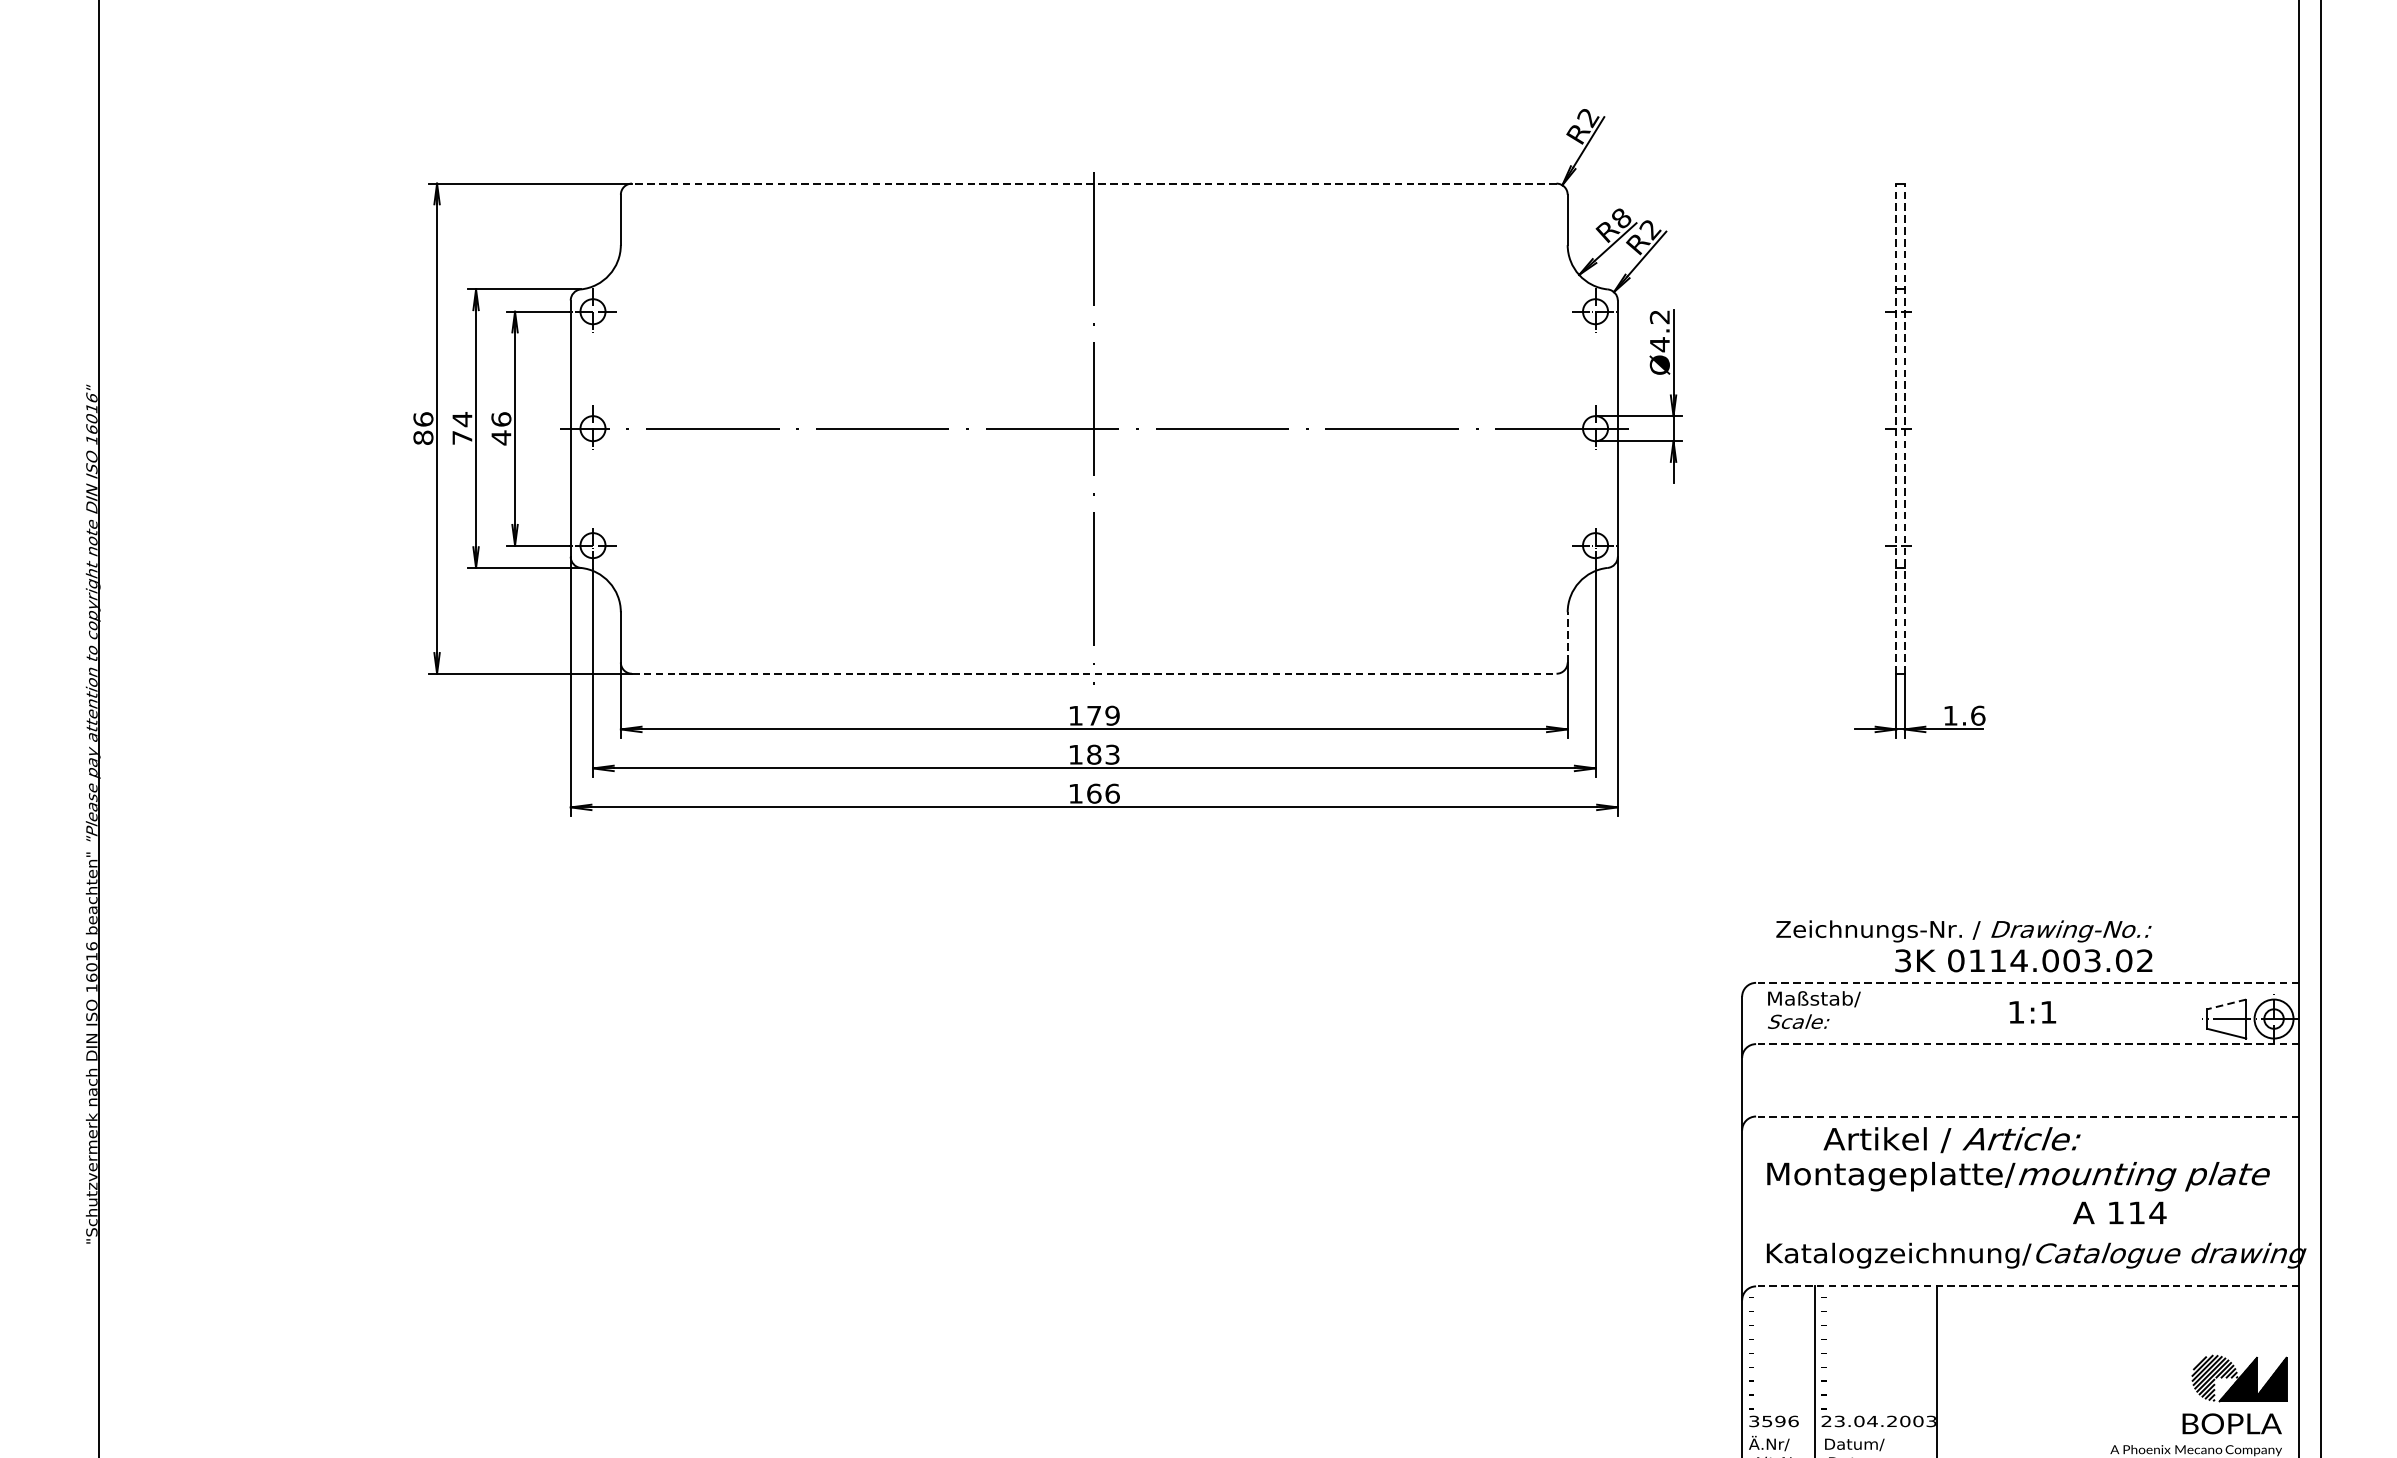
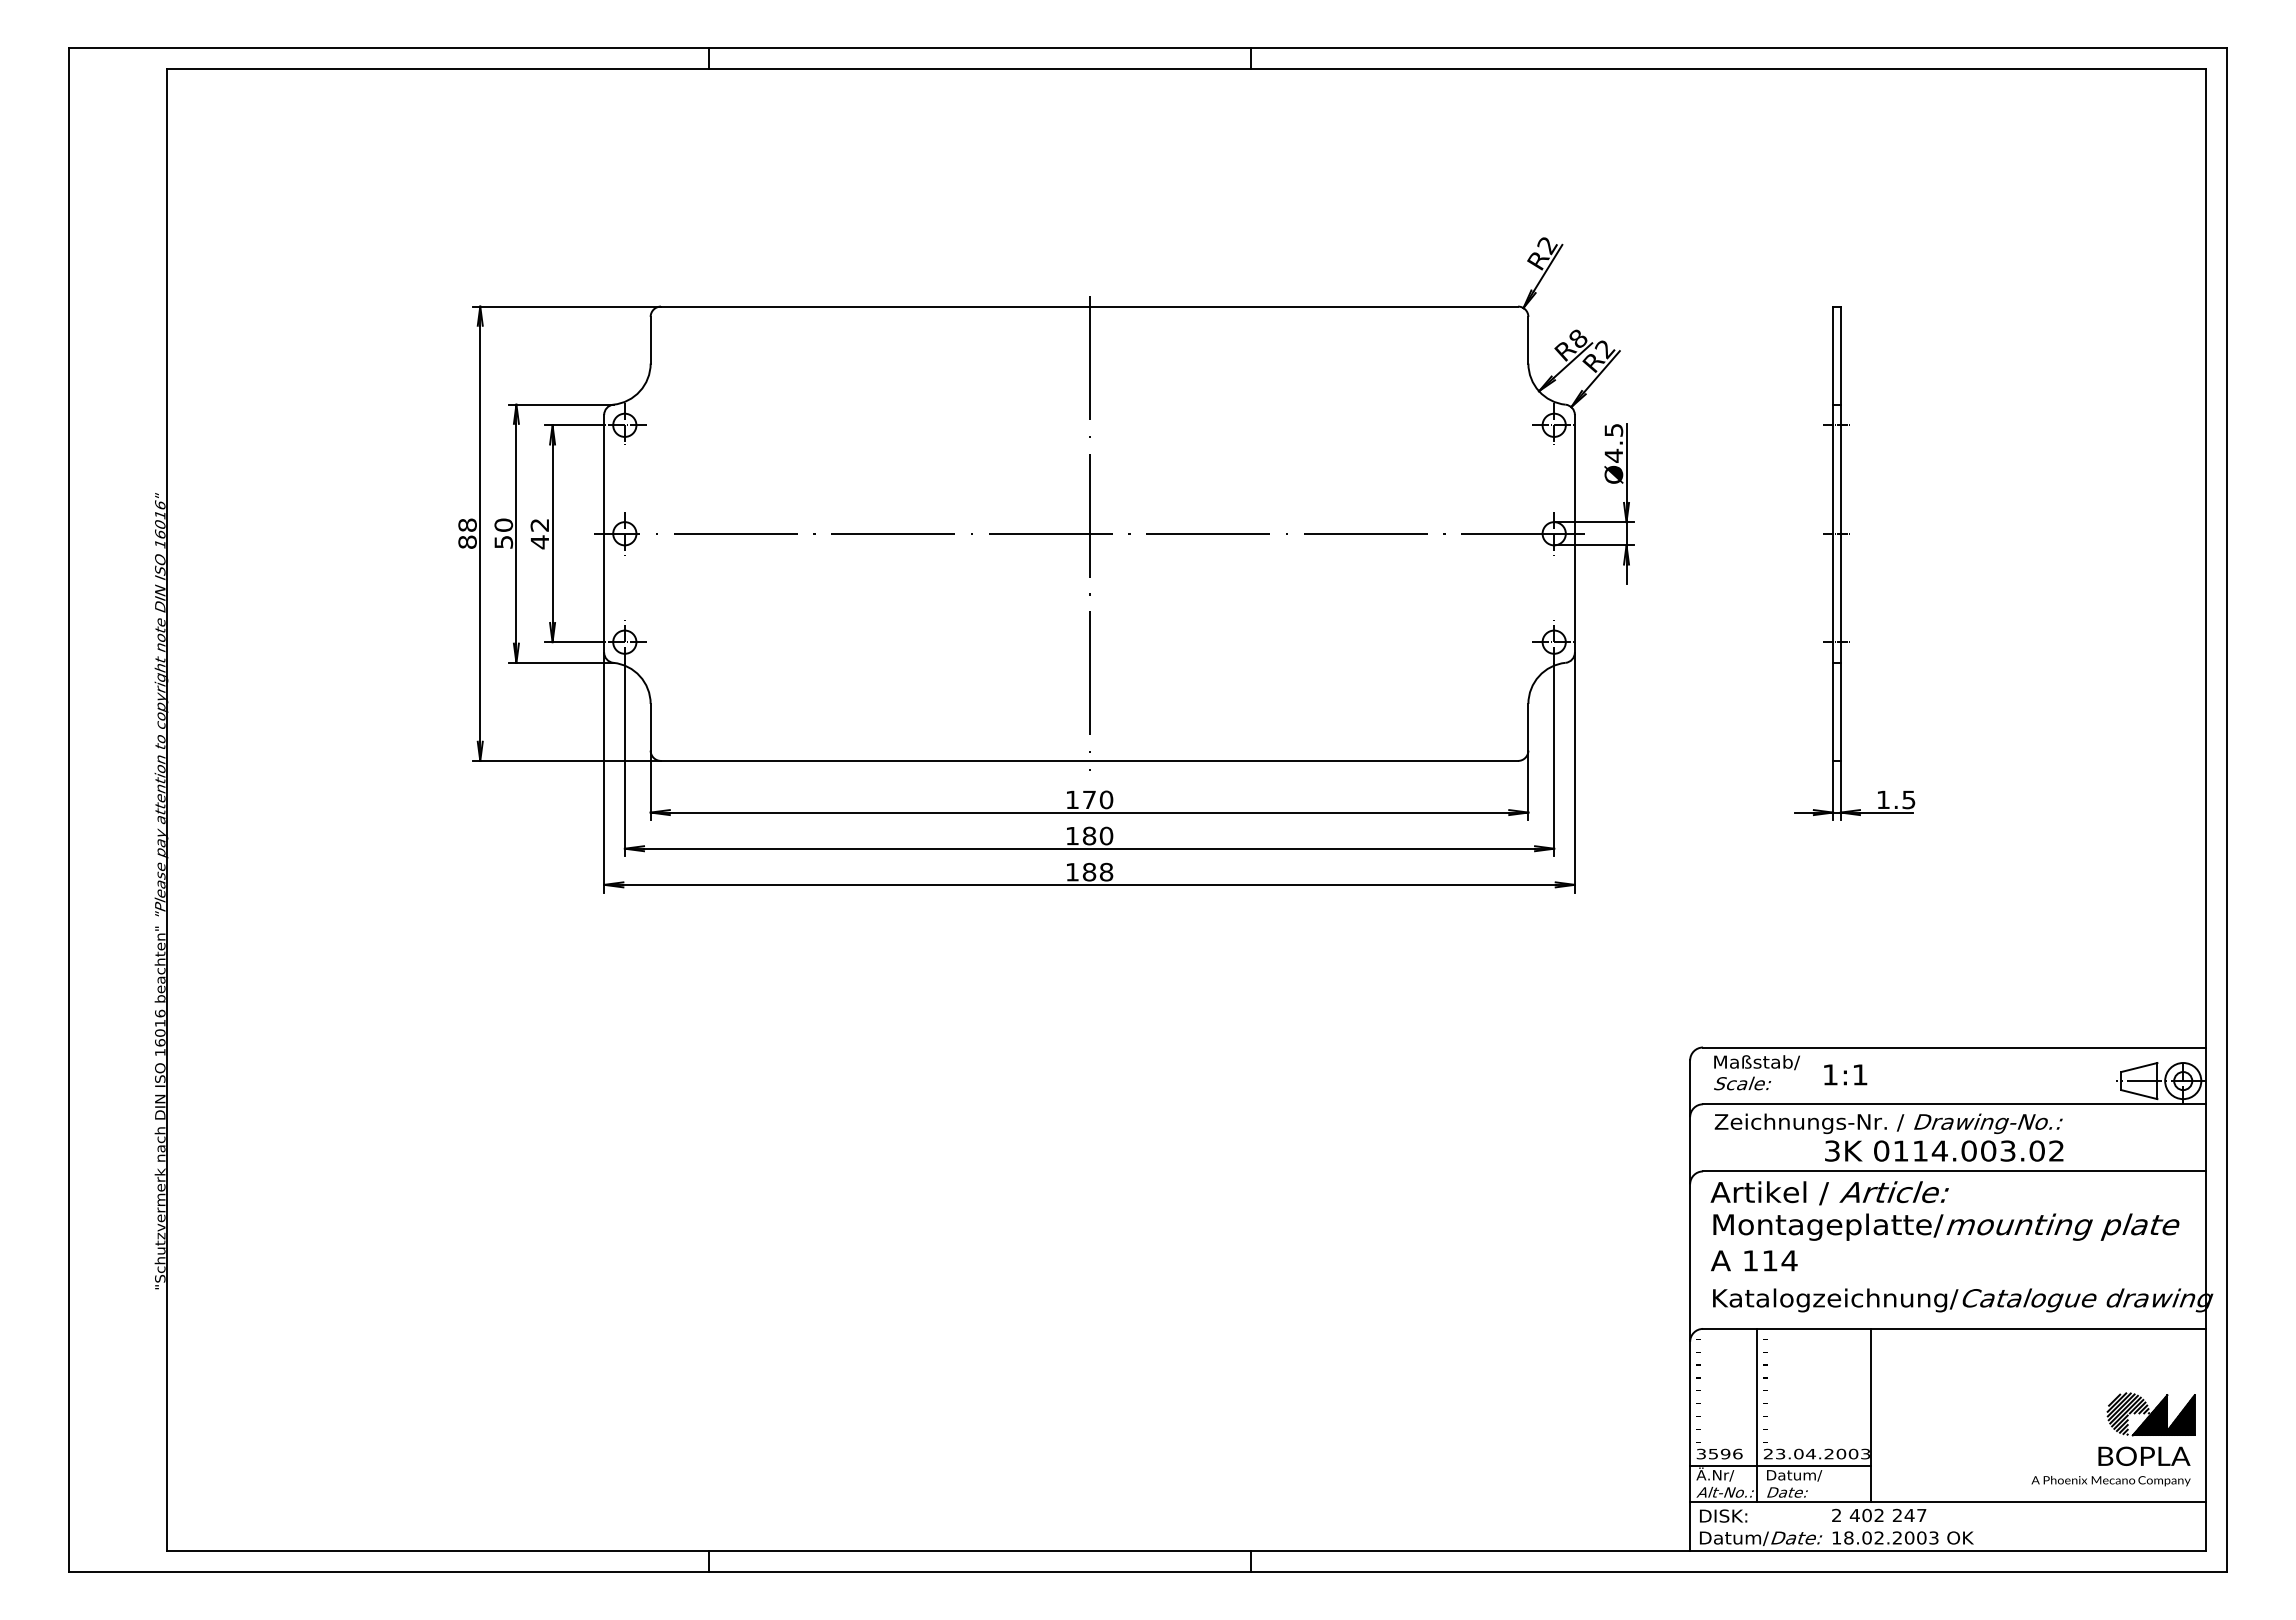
line: (1094, 183) -> (1089, 306), dashed -> solid
text: (1659, 317) -> (1613, 430), Ø4.2 -> Ø4.5
text: (423, 418) -> (467, 524), 86 -> 88
text: (500, 418) -> (539, 524), 46 -> 42
text: (462, 428) -> (503, 533), 74 -> 50
line: (1896, 428) -> (1833, 533), dashed -> solid
line: (1904, 428) -> (1840, 533), dashed -> solid
line: (1567, 636) -> (1528, 726), dashed -> solid
line: (1094, 673) -> (1089, 760), dashed -> solid
text: (1112, 715) -> (1106, 799), 179 -> 170
text: (1977, 715) -> (1908, 799), 1.6 -> 1.5
text: (1112, 754) -> (1106, 835), 183 -> 180
text: (1102, 792) -> (1097, 871), 166 -> 188
text: (1963, 946) -> (1888, 1137), moved
line: (2027, 982) -> (1954, 1047), dashed -> solid
line: (2226, 1004) -> (2139, 1067), dashed -> solid
text: (2032, 1011) -> (1845, 1074), moved
line: (2027, 1044) -> (1954, 1104), dashed -> solid
line: (2027, 1116) -> (1954, 1171), dashed -> solid
text: (1951, 1140) -> (1829, 1193), moved
text: (2120, 1212) -> (1754, 1260), moved
line: (2027, 1285) -> (1954, 1328), dashed -> solid
line: (1839, 1433) -> (1780, 1465), added

